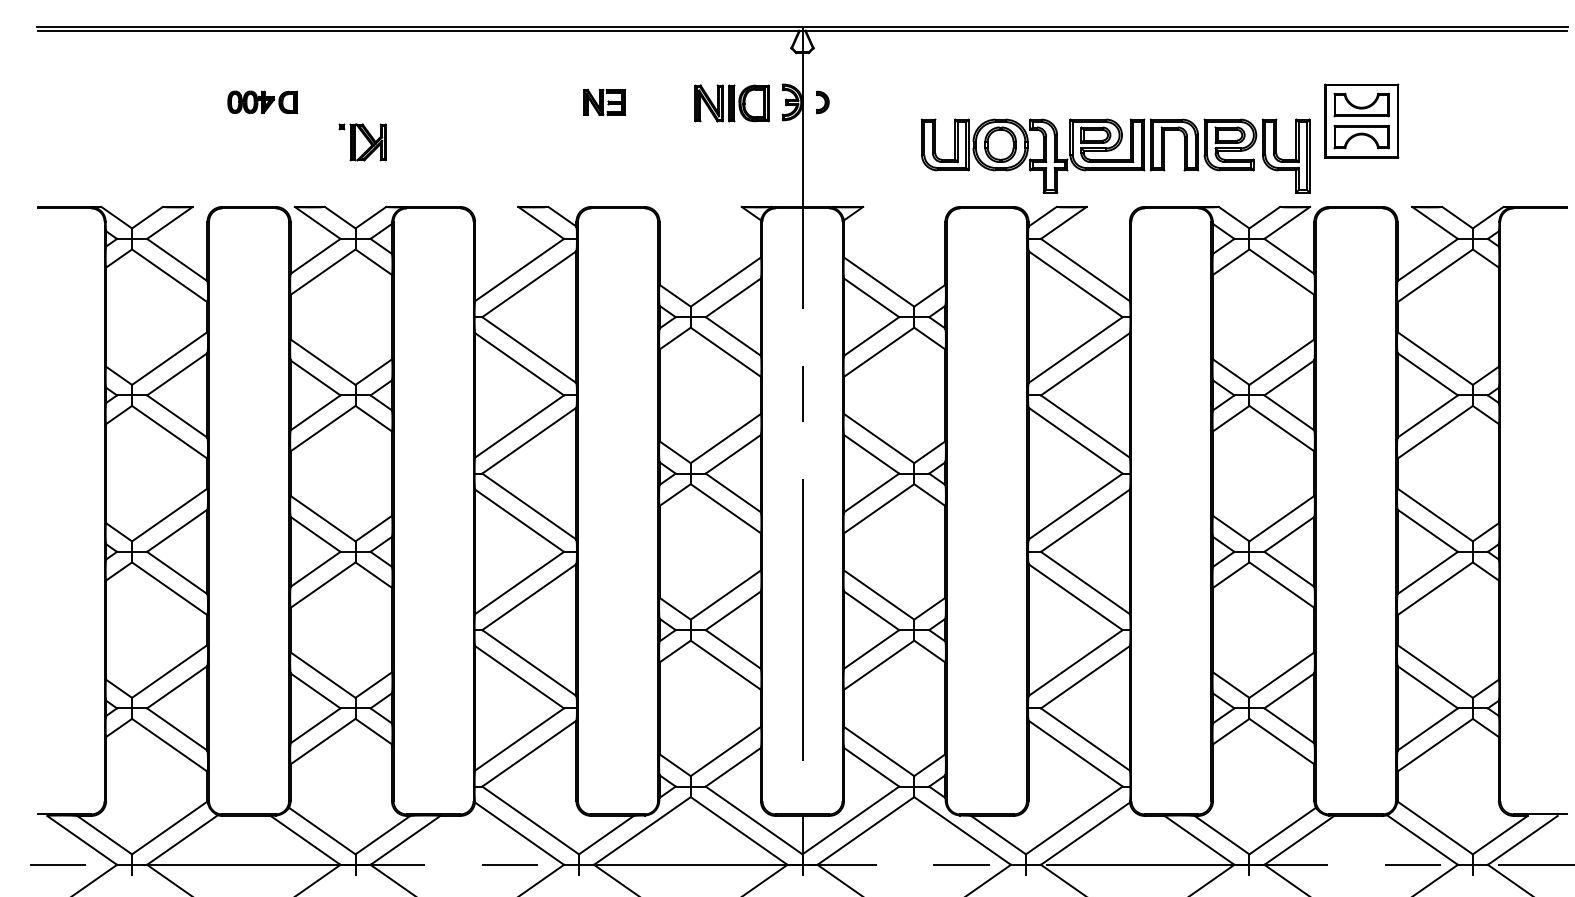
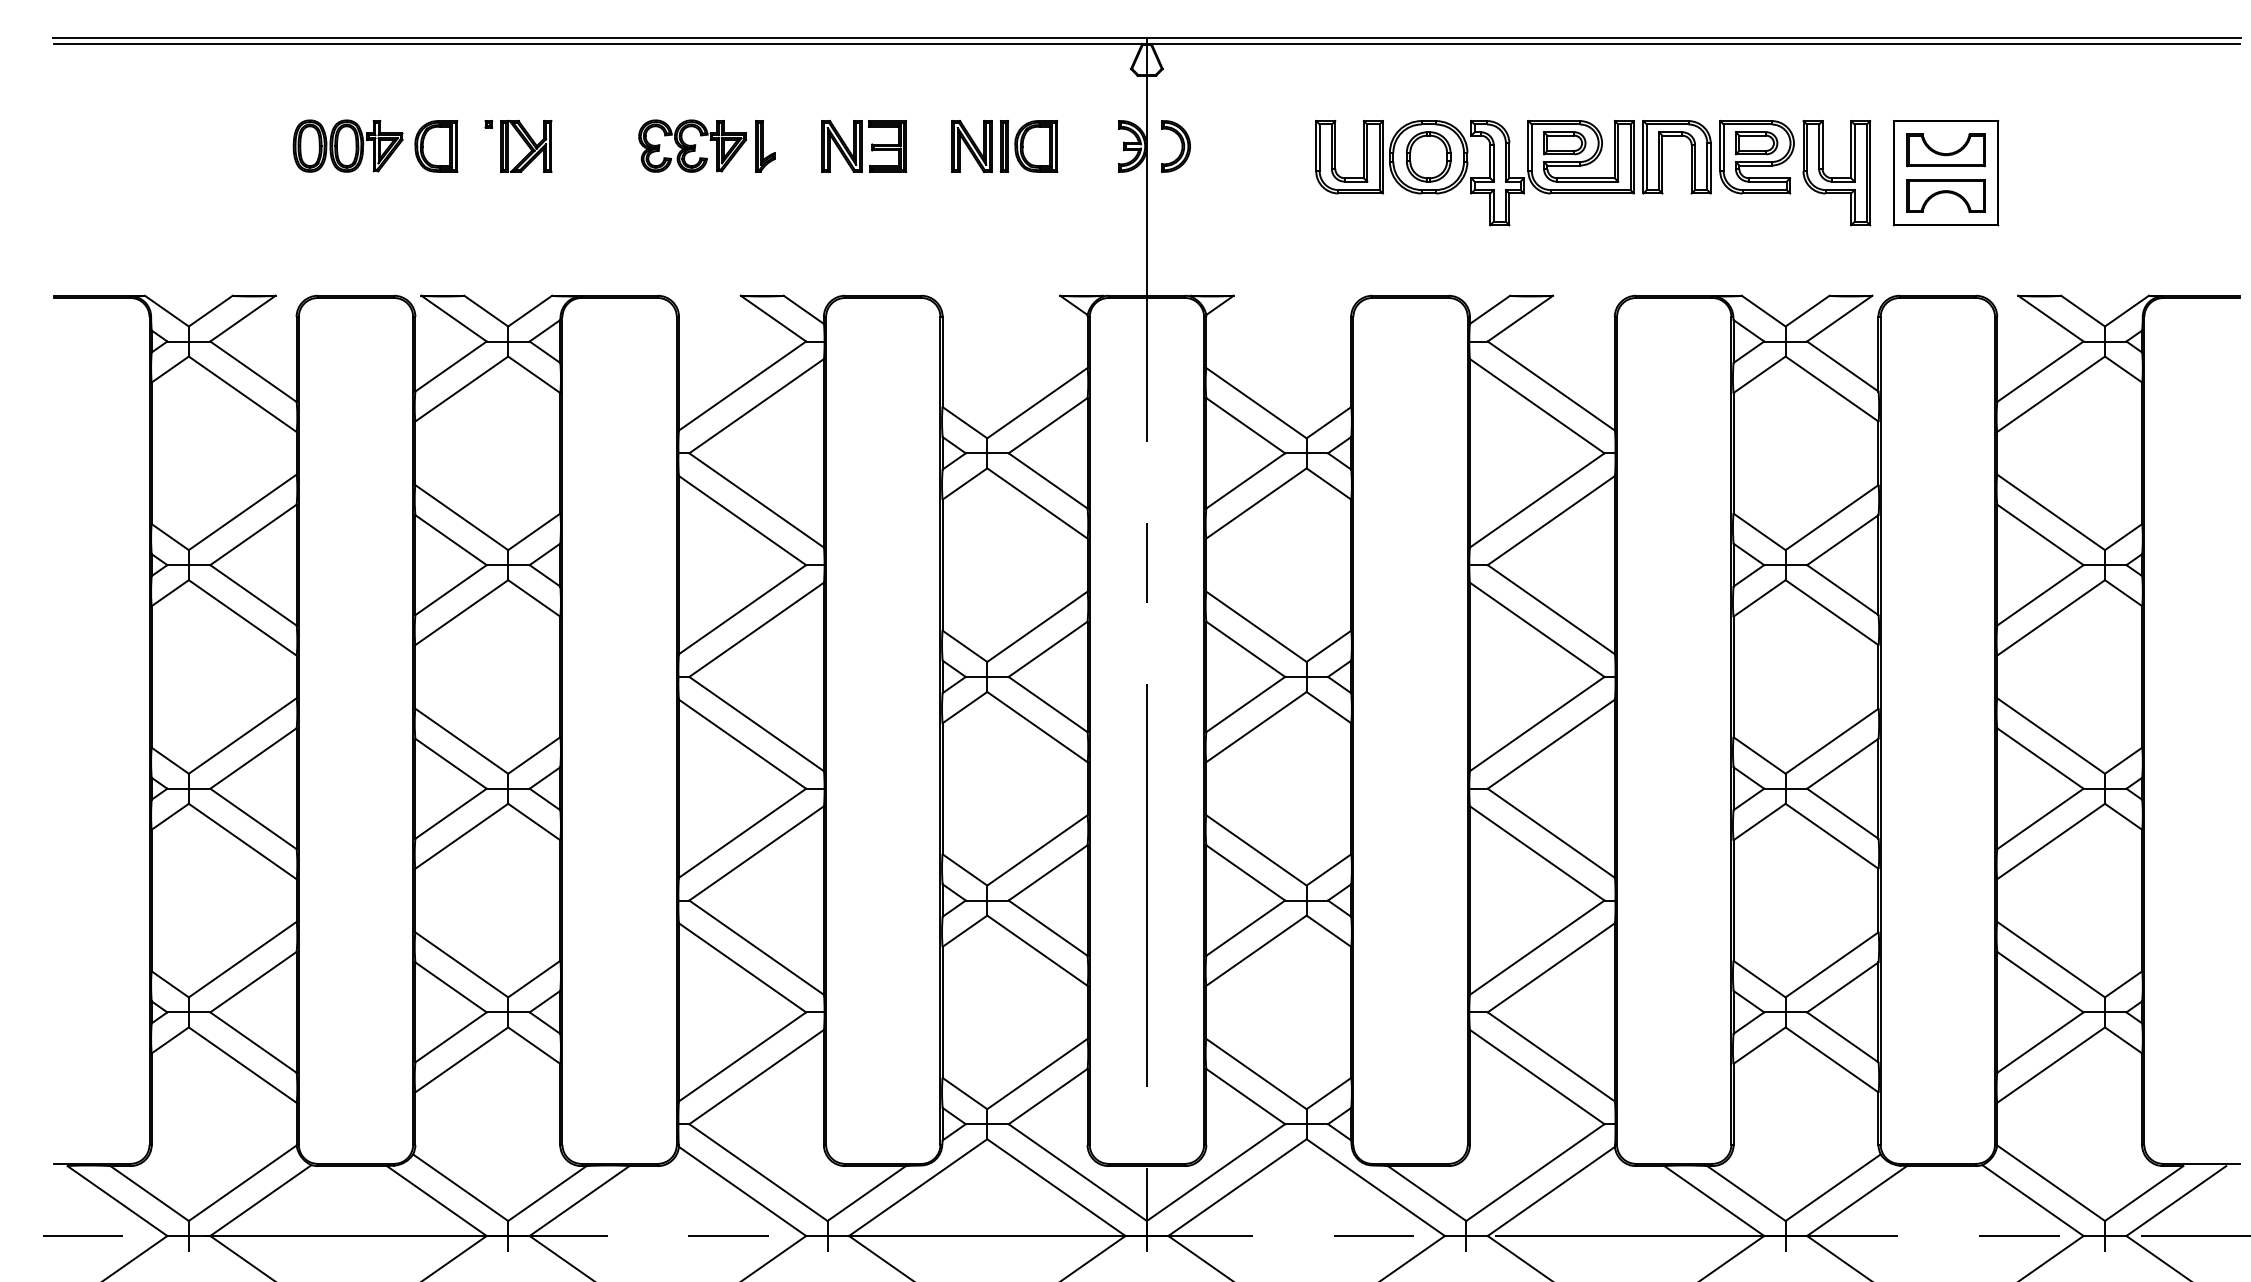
part: (262, 102) -> (375, 146), size x1.67
part: (494, 102) -> (706, 146), added
part: (604, 102) -> (863, 146), size x1.43
part: (822, 102) -> (1175, 146), size x1.67
part: (731, 103) -> (1004, 146), moved
part: (362, 142) -> (518, 146), moved
part: (1115, 155) -> (1592, 172), moved

